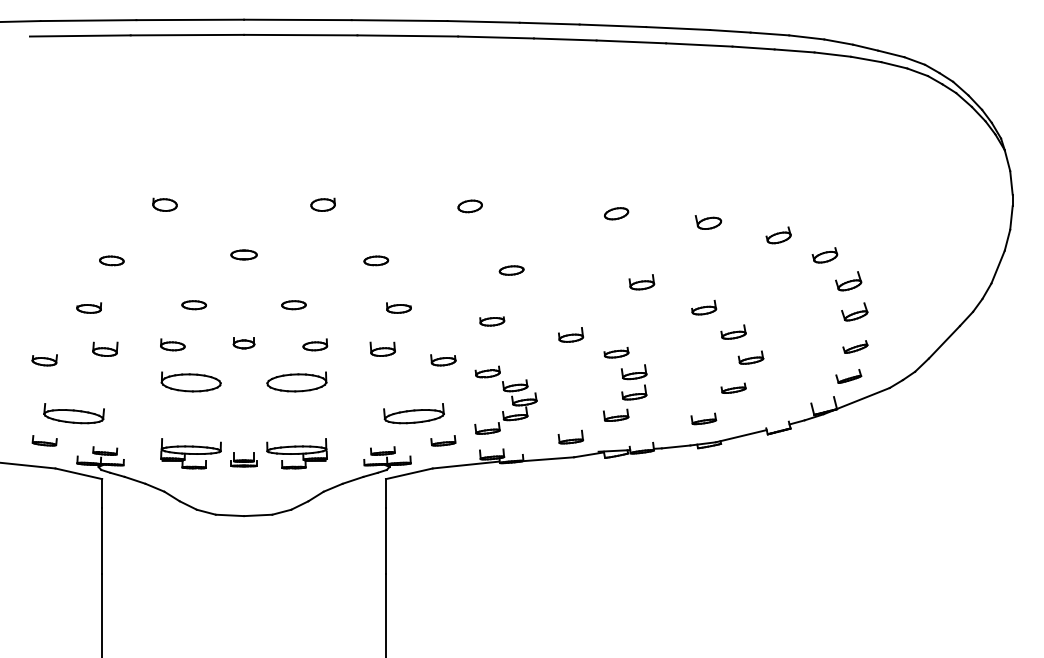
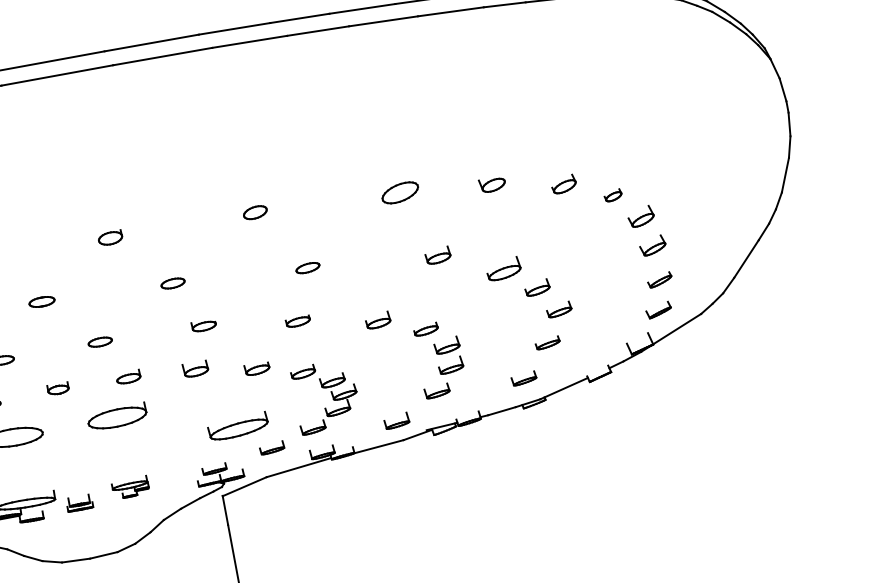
part: (616, 213) -> (400, 192), size x1.6
part: (824, 255) -> (612, 195), size x0.7
part: (704, 307) -> (504, 268), size x1.4
part: (296, 453) -> (130, 487), size x0.6

